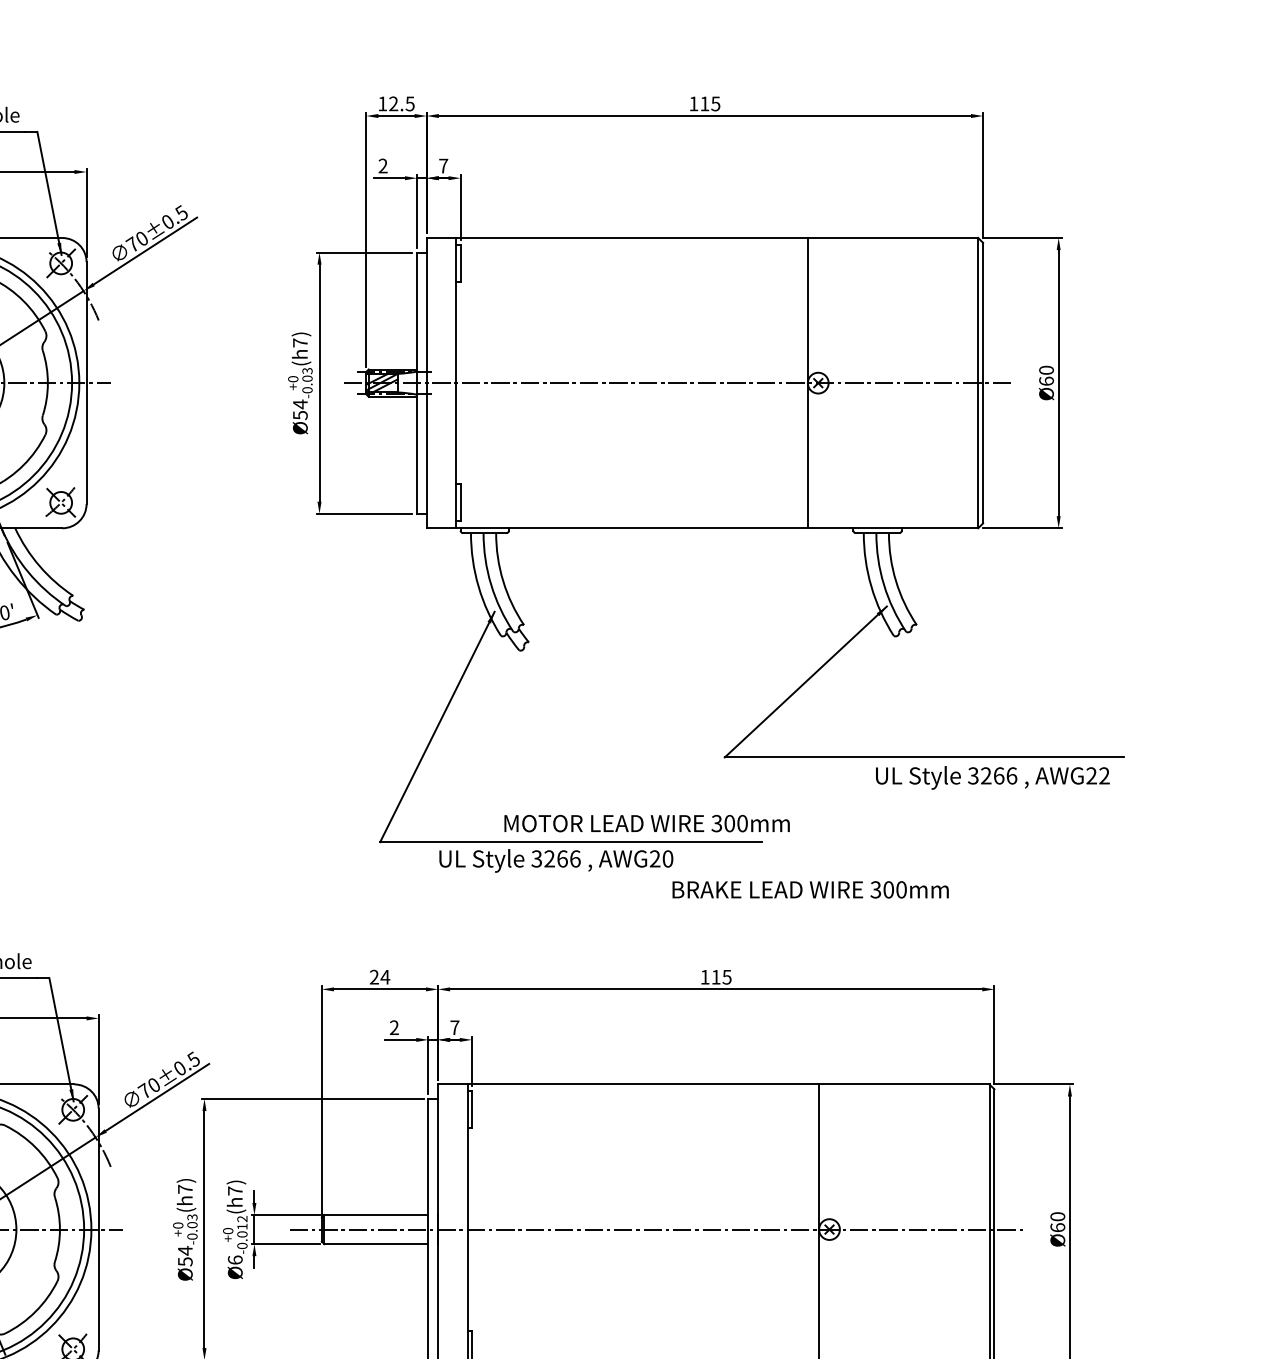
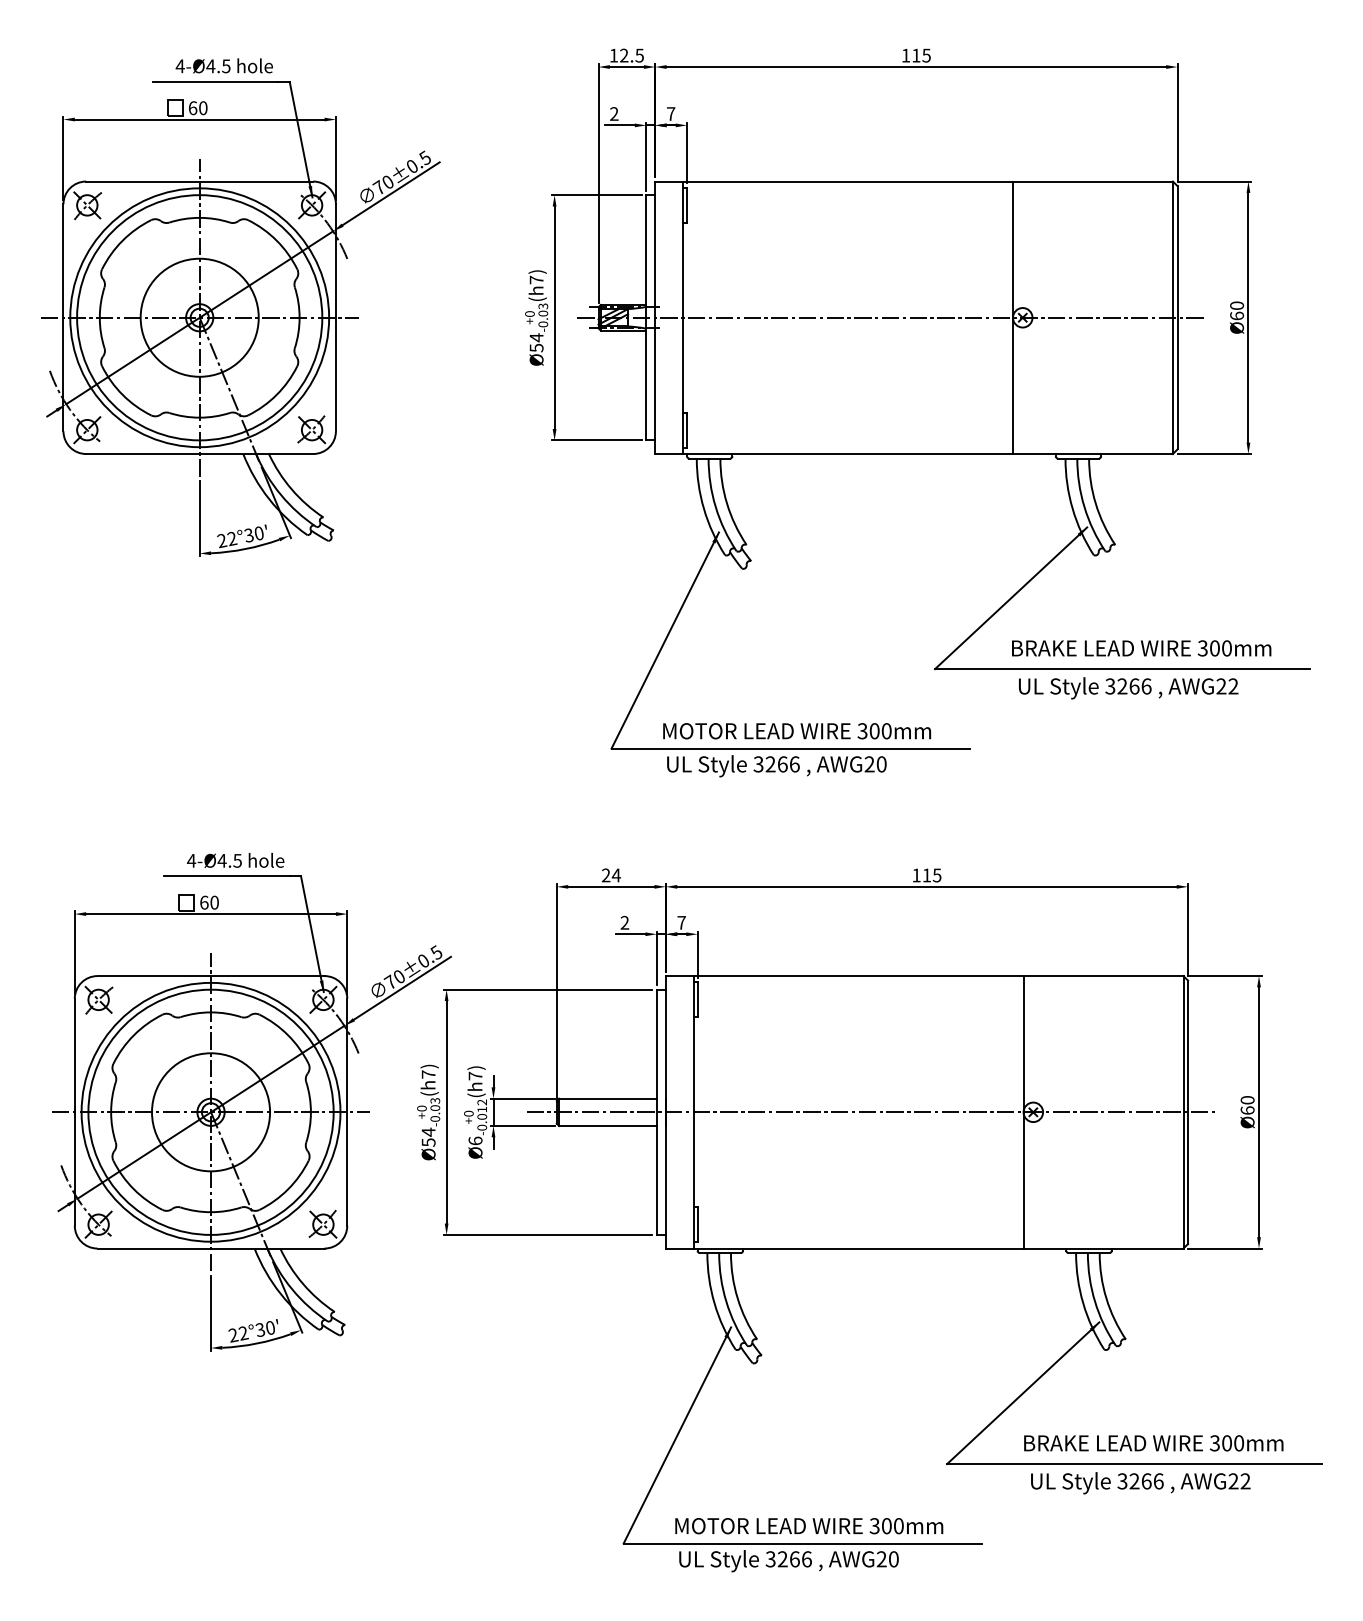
text: (992, 778) -> (1128, 688), moved
text: (647, 823) -> (797, 731), moved
text: (810, 889) -> (1141, 648), moved

